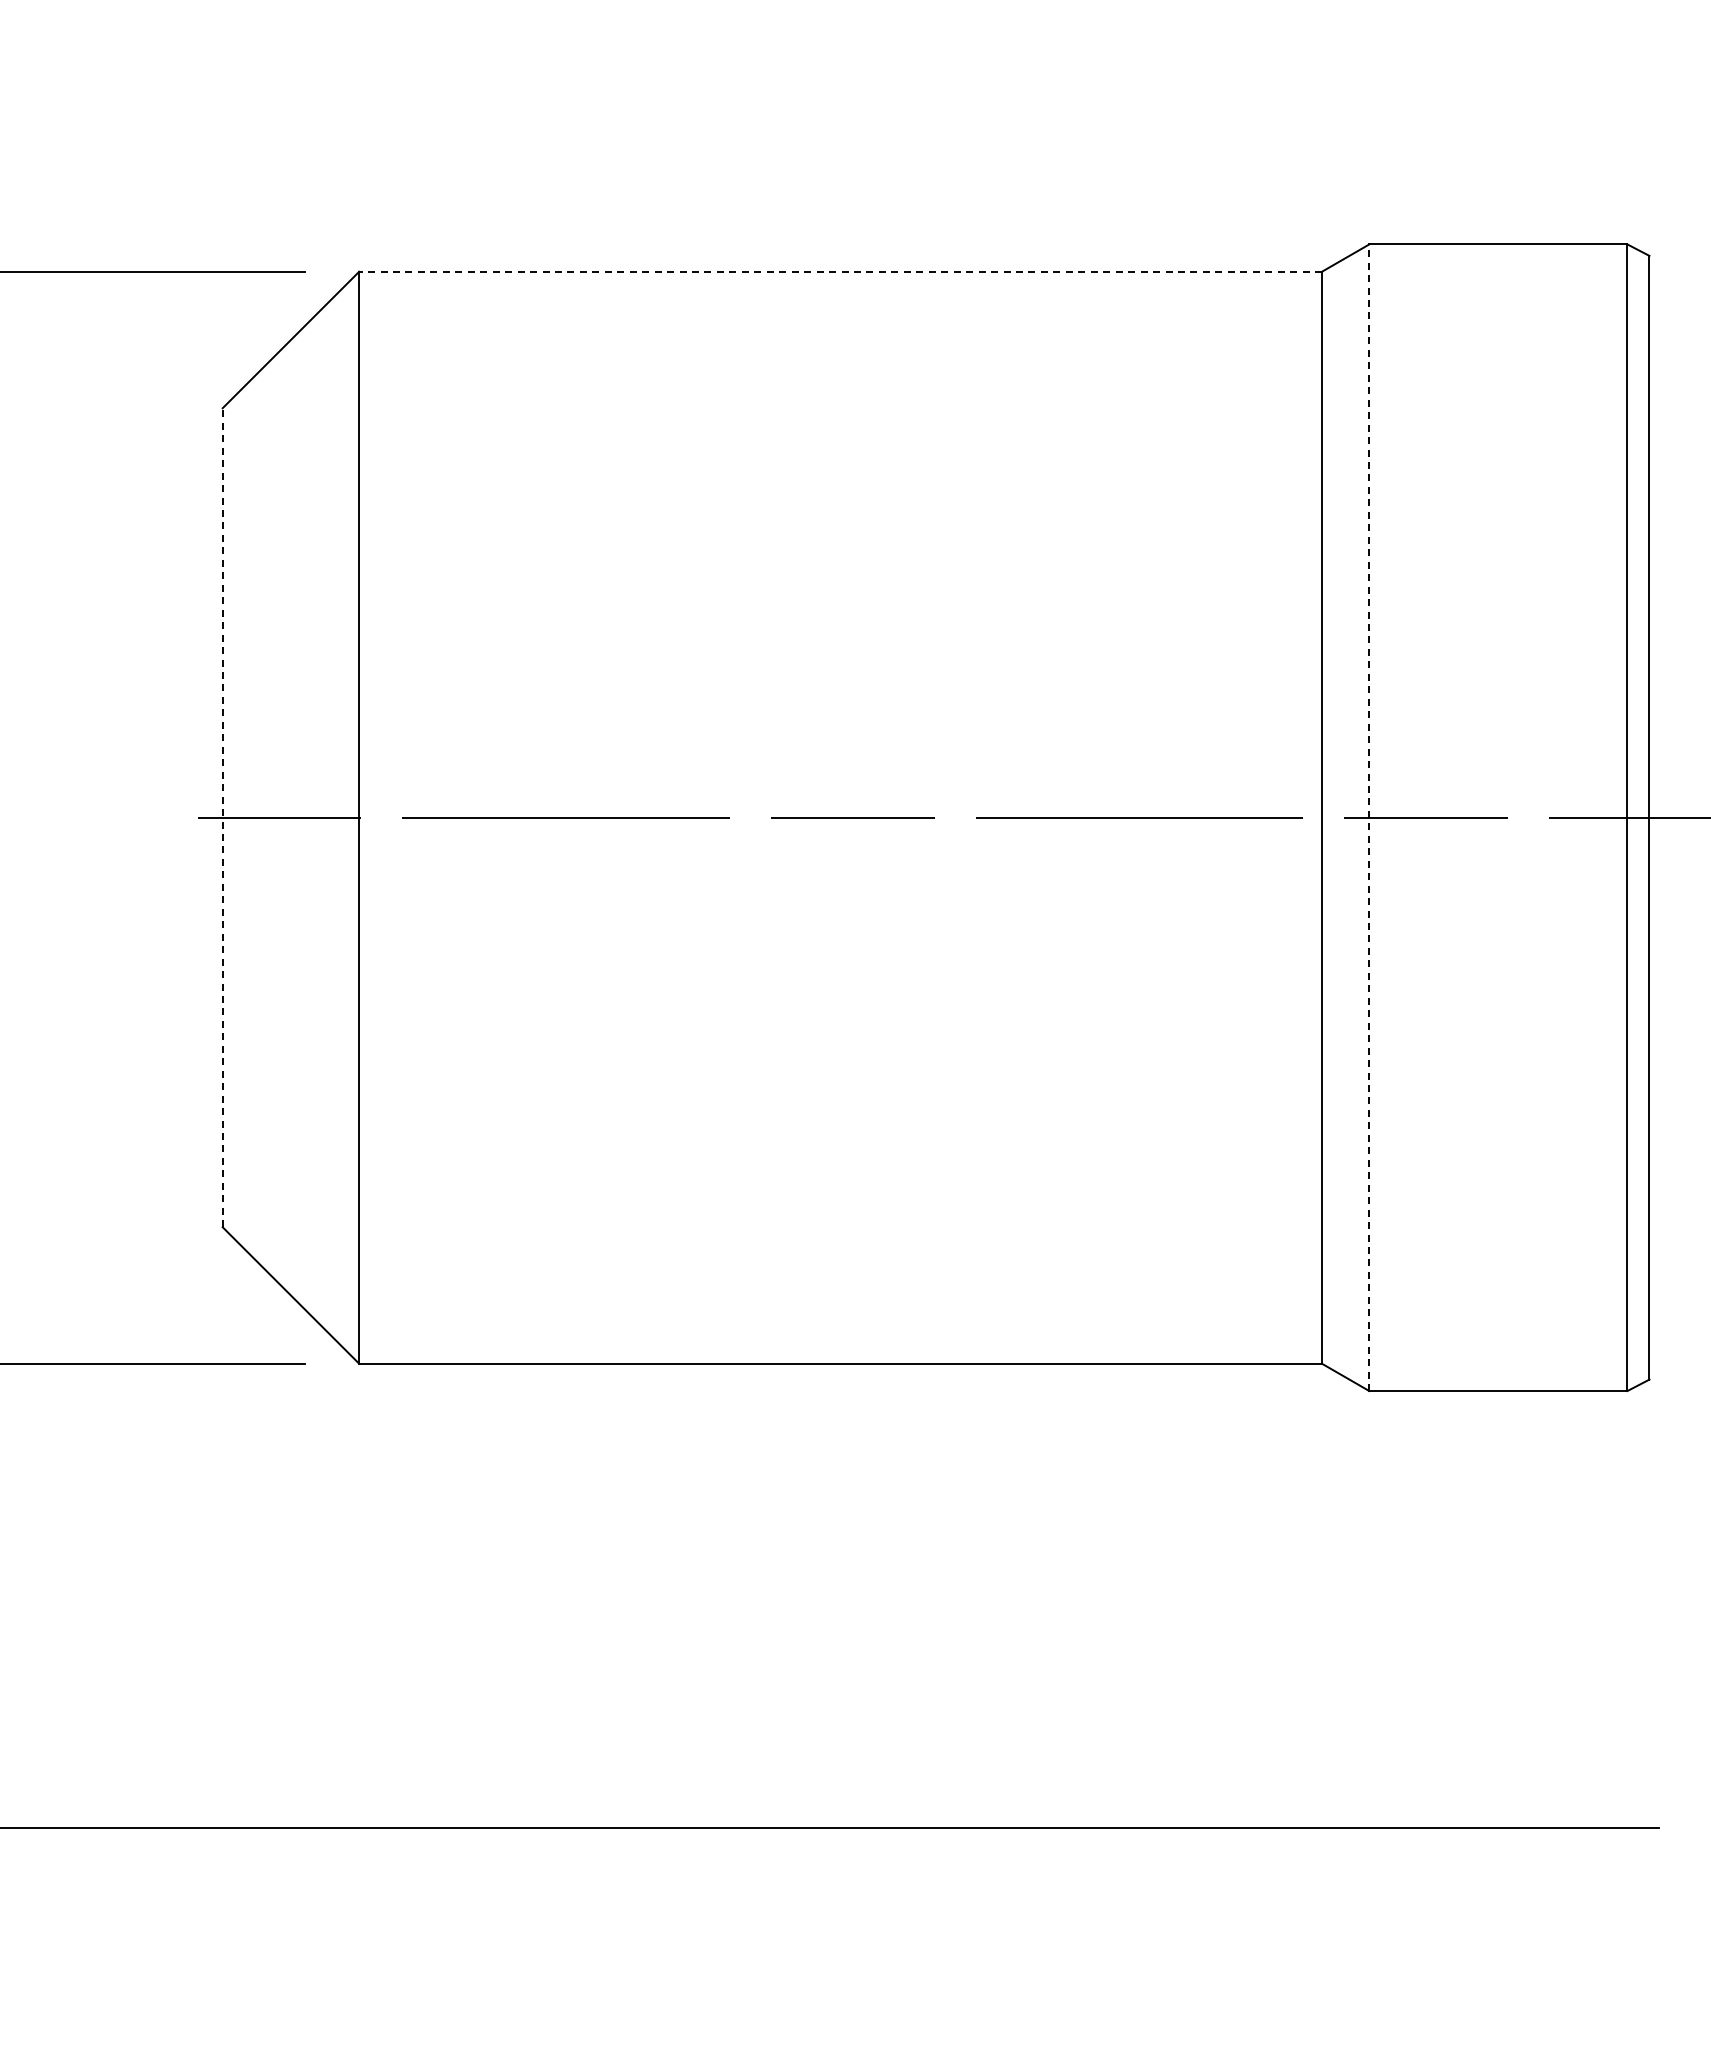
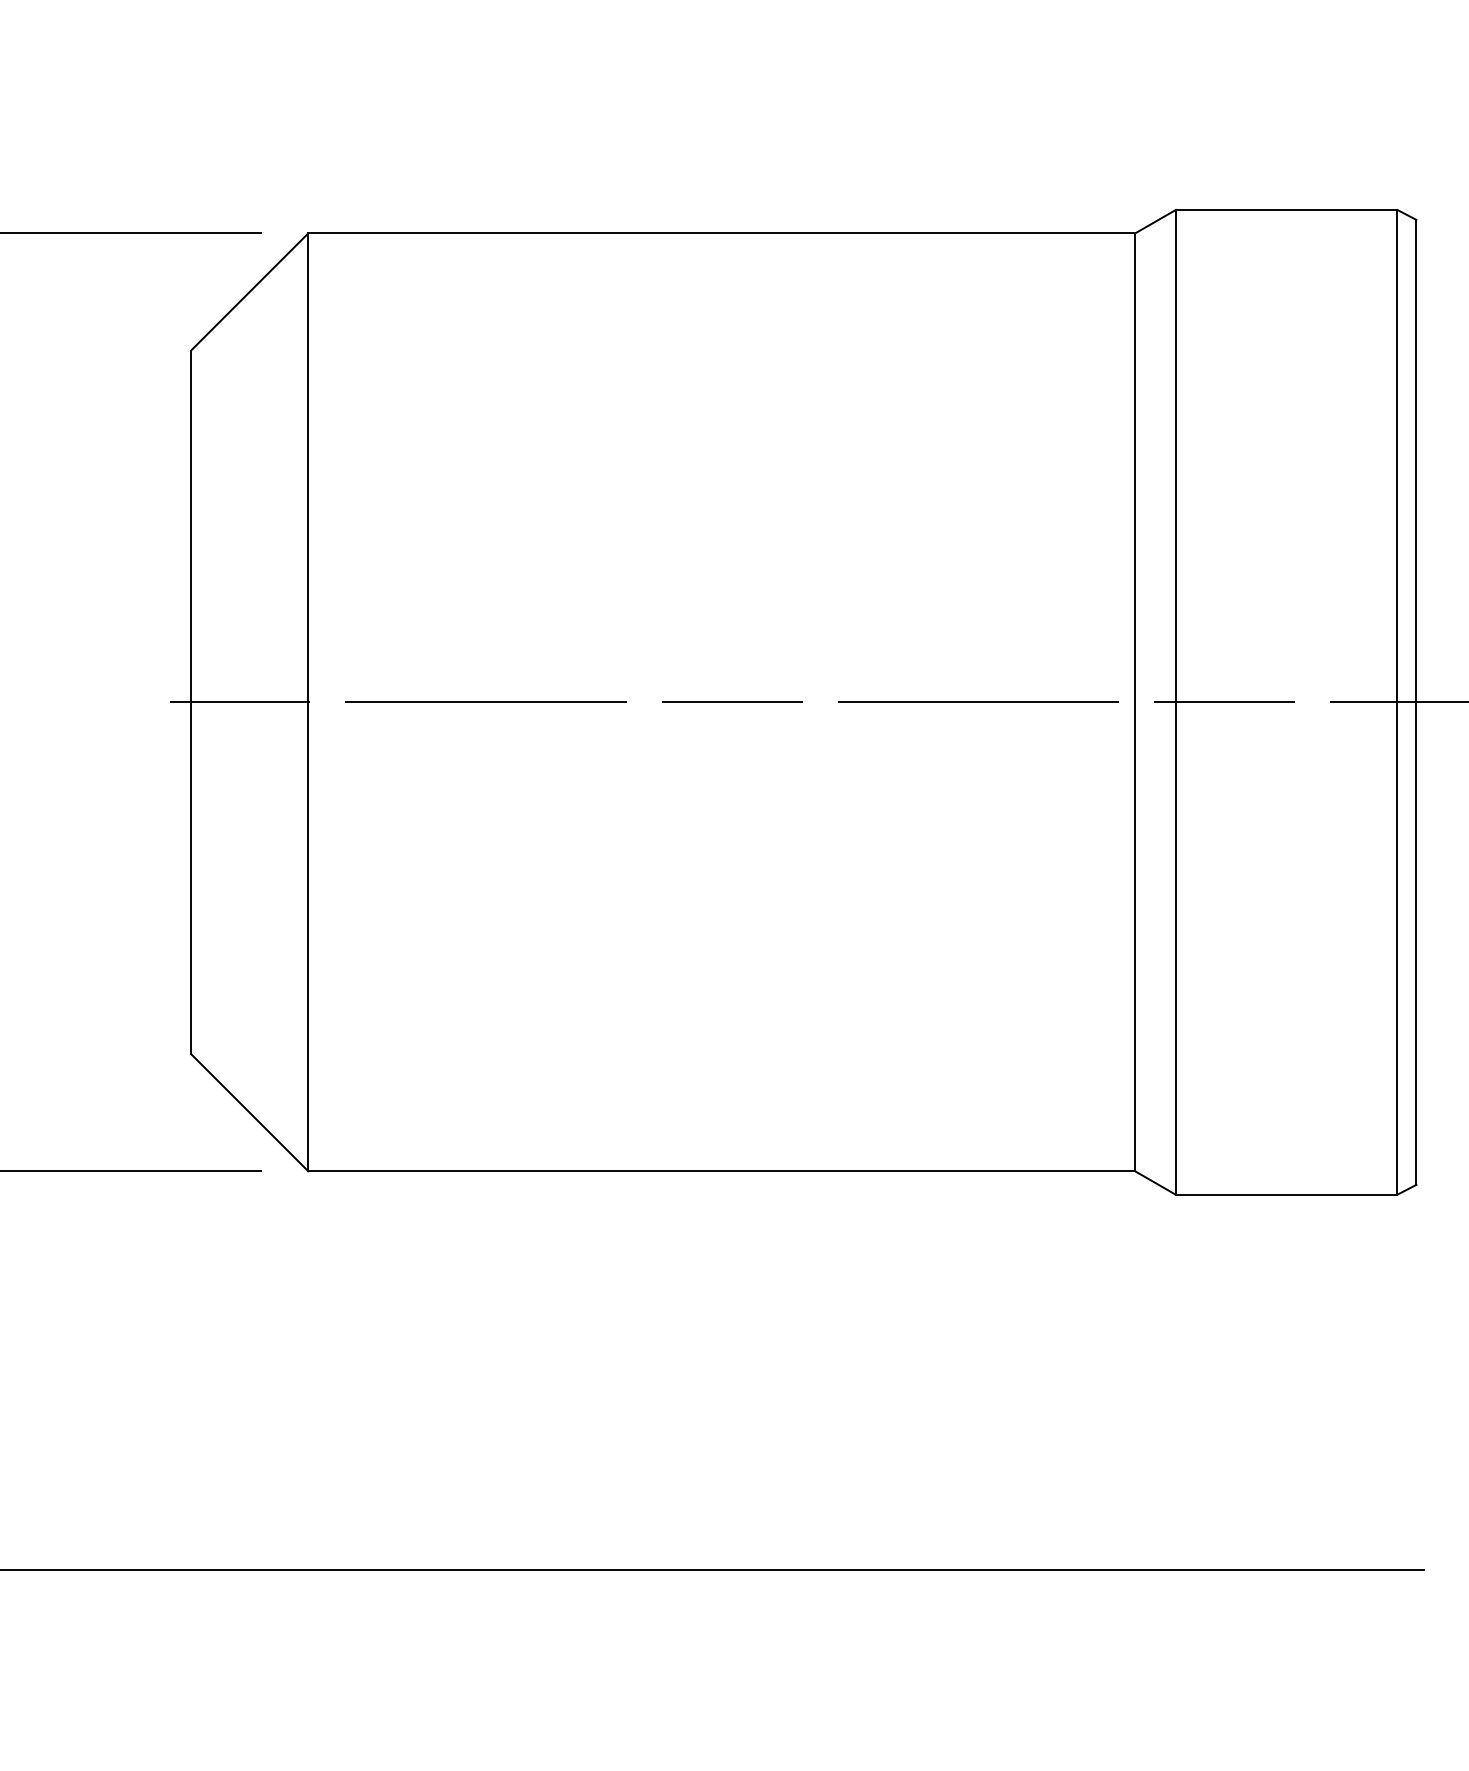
line: (840, 271) -> (721, 233), dashed -> solid
line: (222, 817) -> (190, 702), dashed -> solid
line: (1369, 817) -> (1175, 702), dashed -> solid

